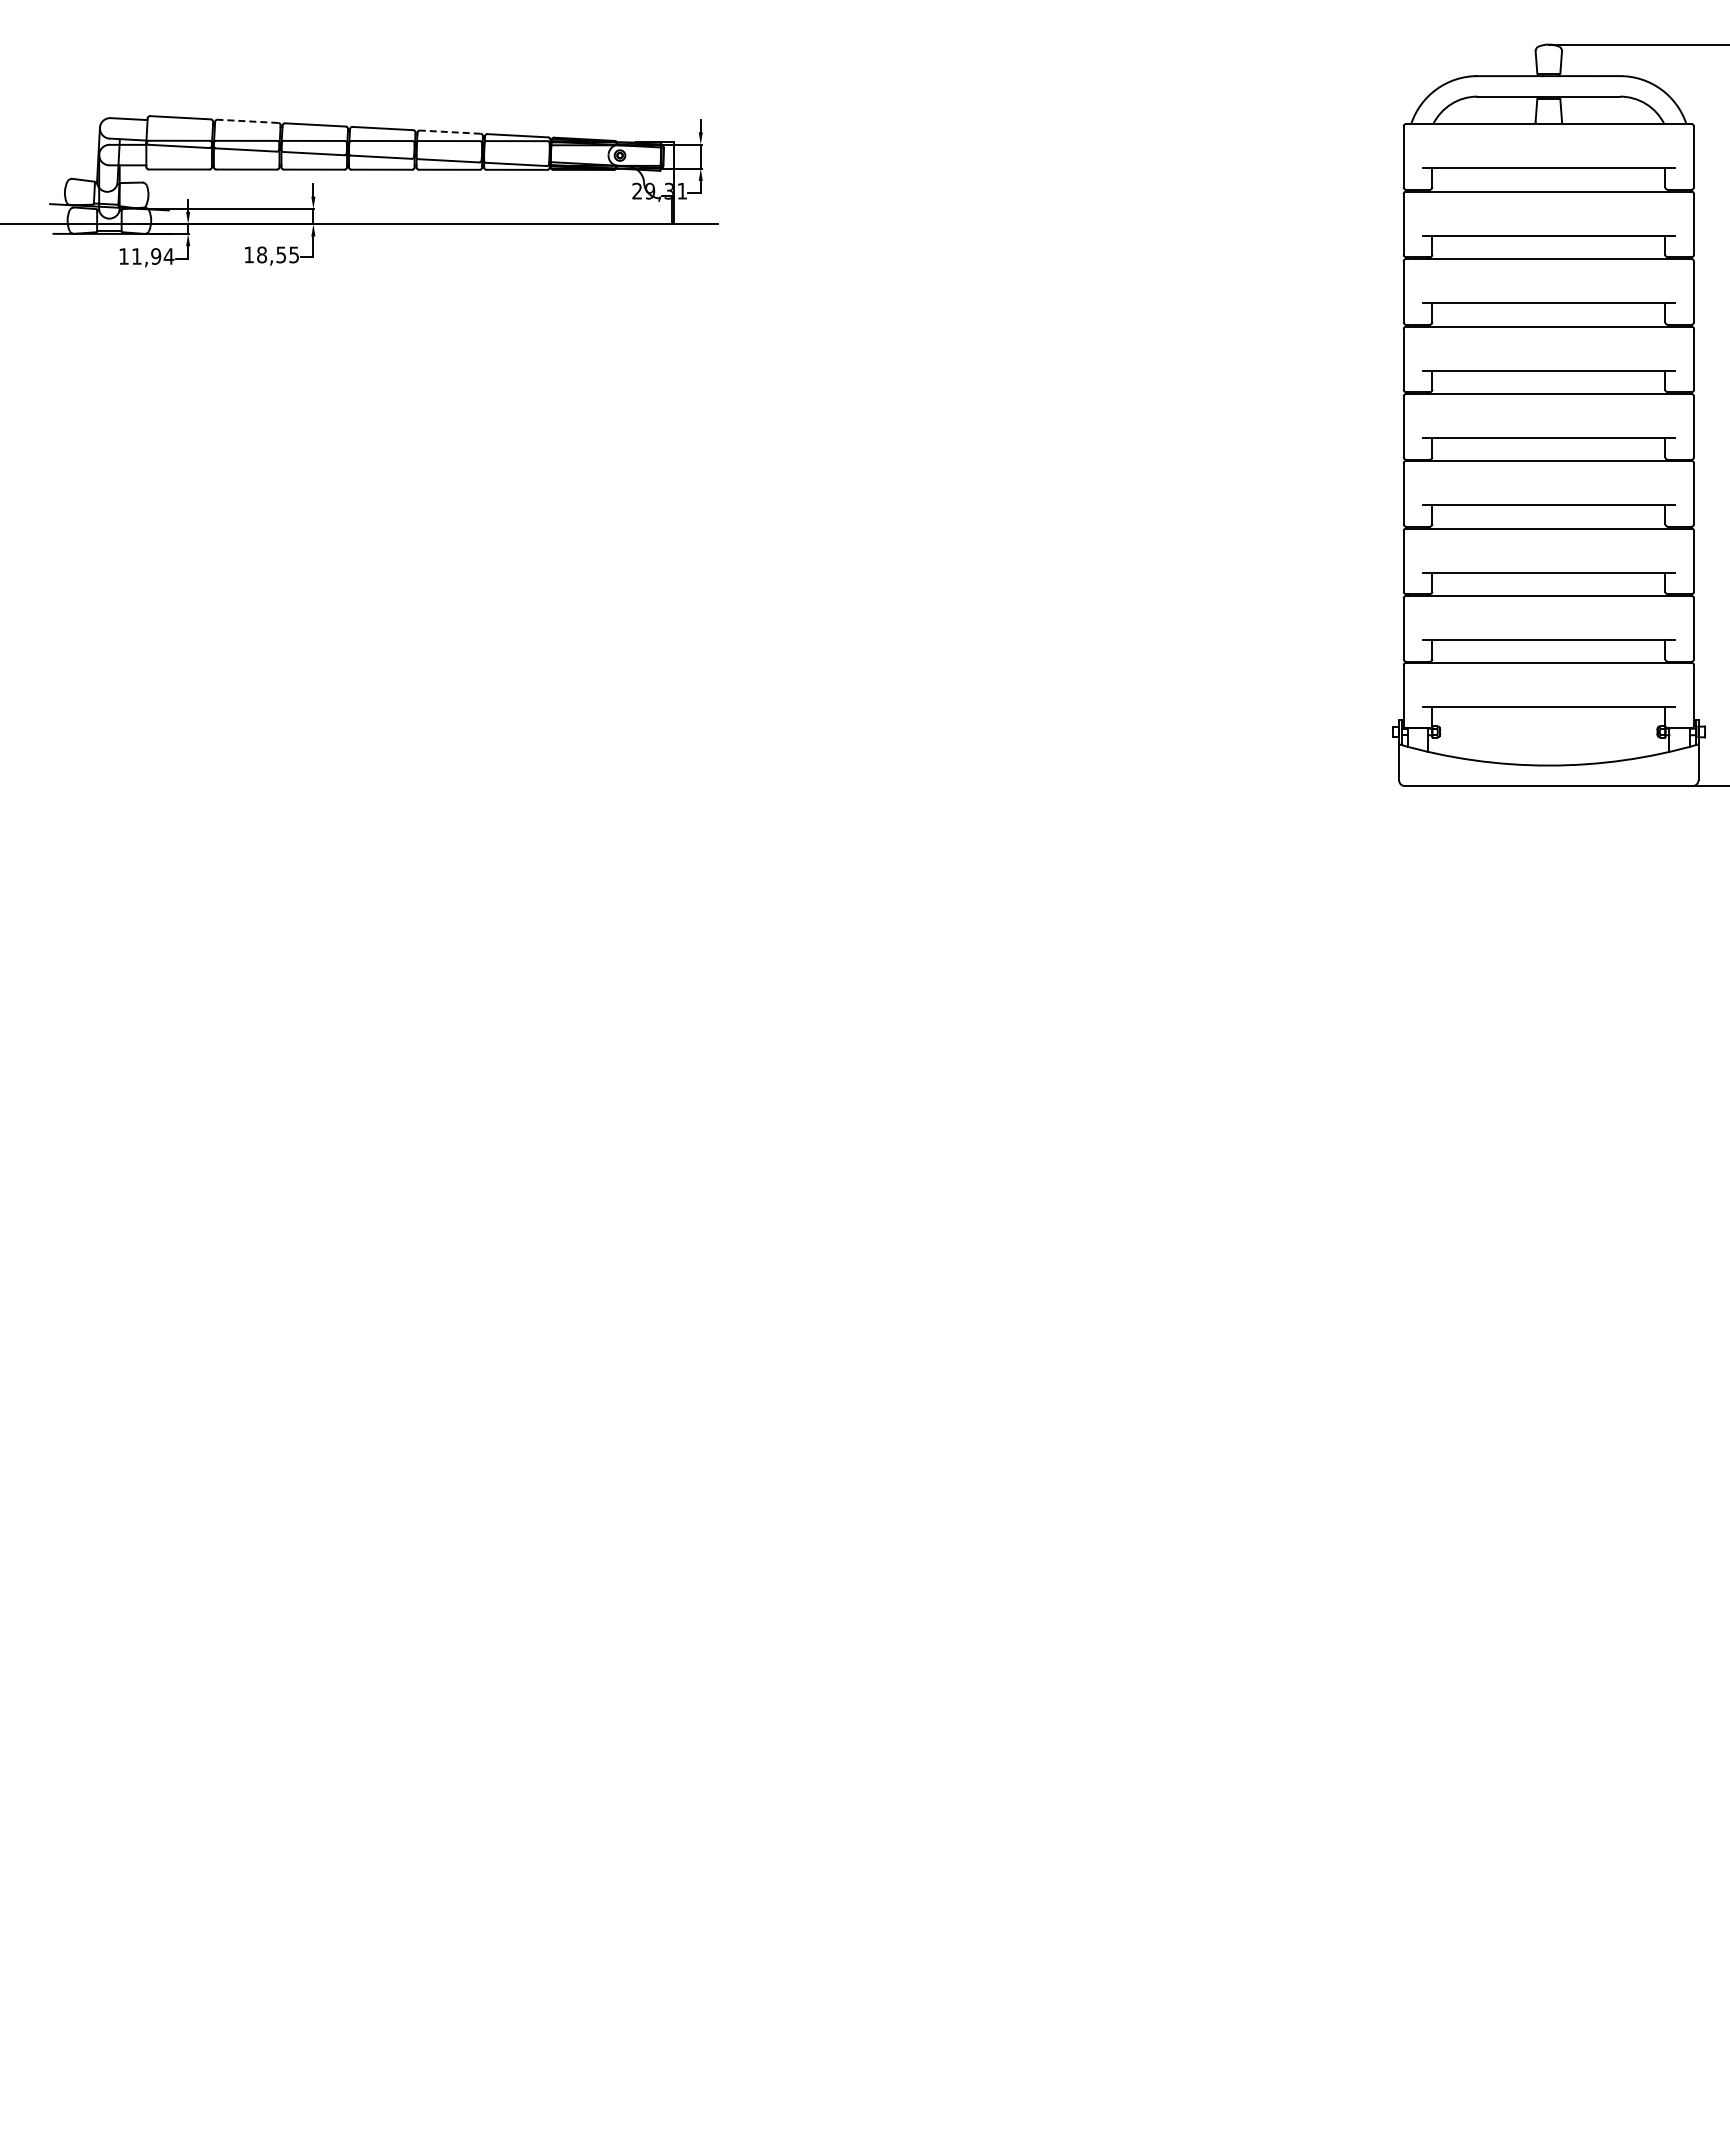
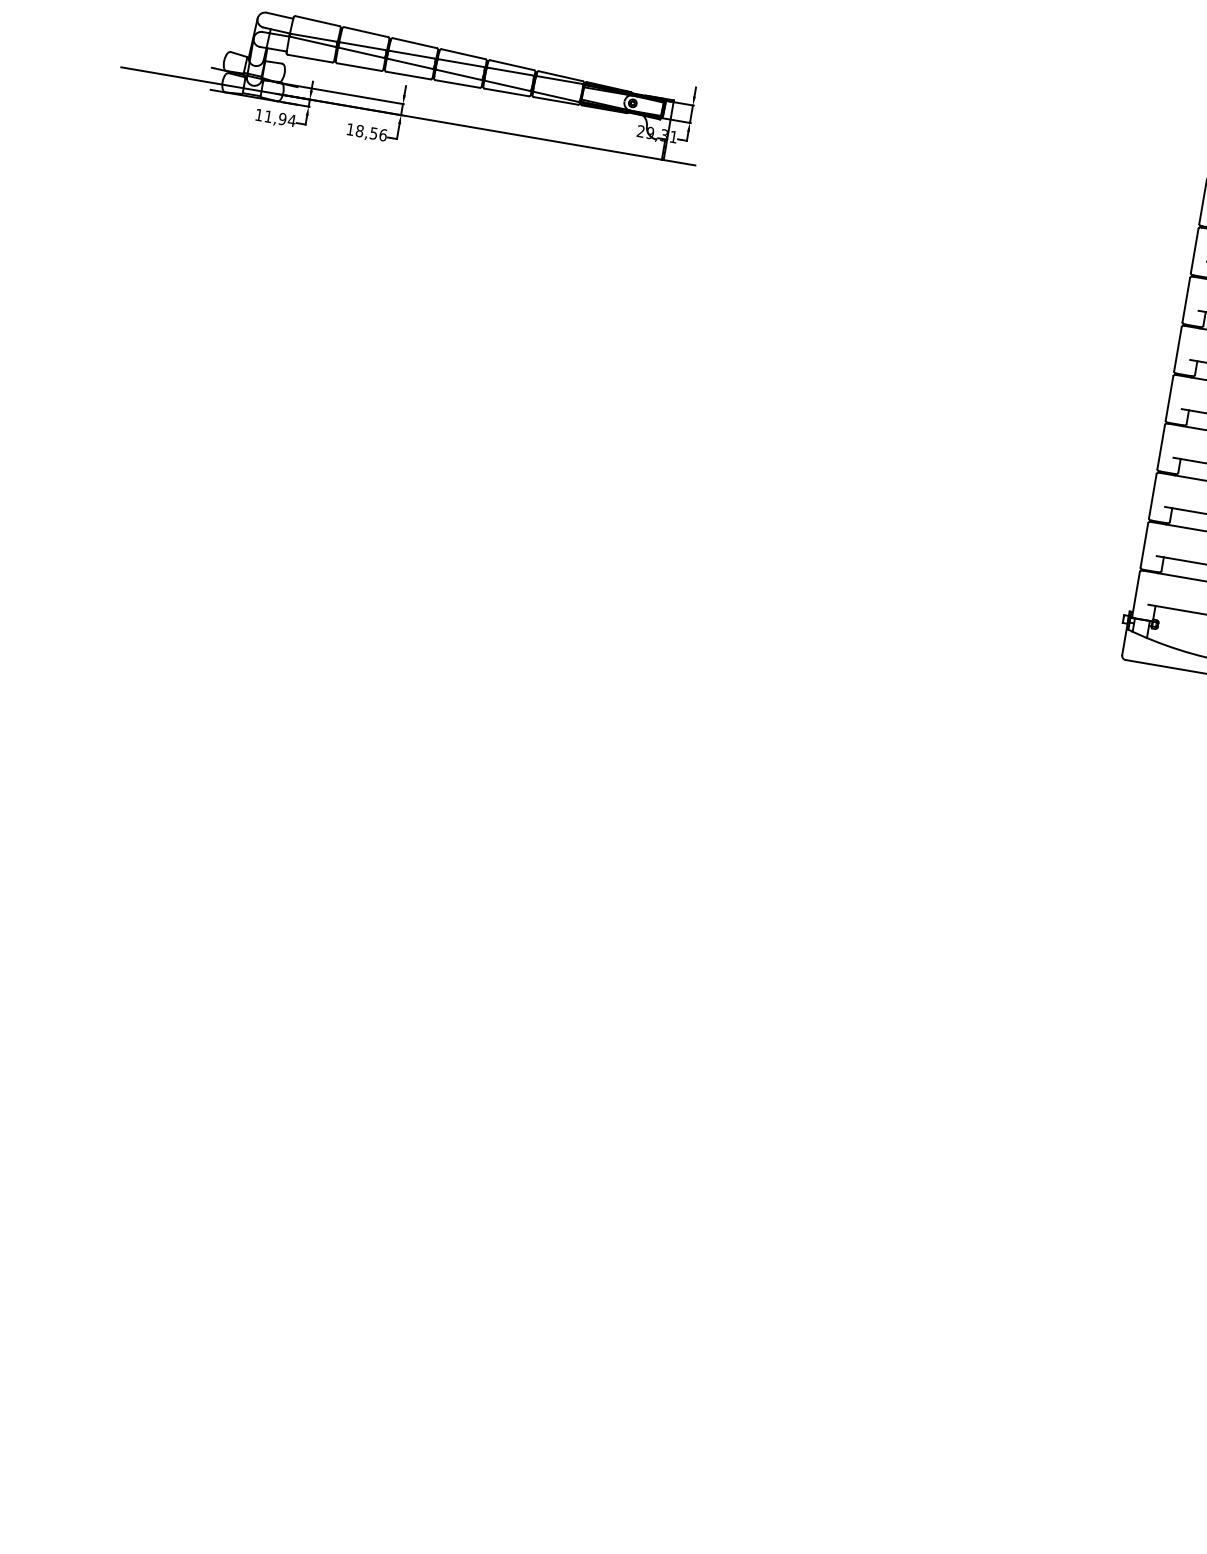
line: (247, 121) -> (365, 32), dashed -> solid
line: (449, 132) -> (511, 65), dashed -> solid
text: (294, 254) -> (383, 134), 18,55 -> 18,56

